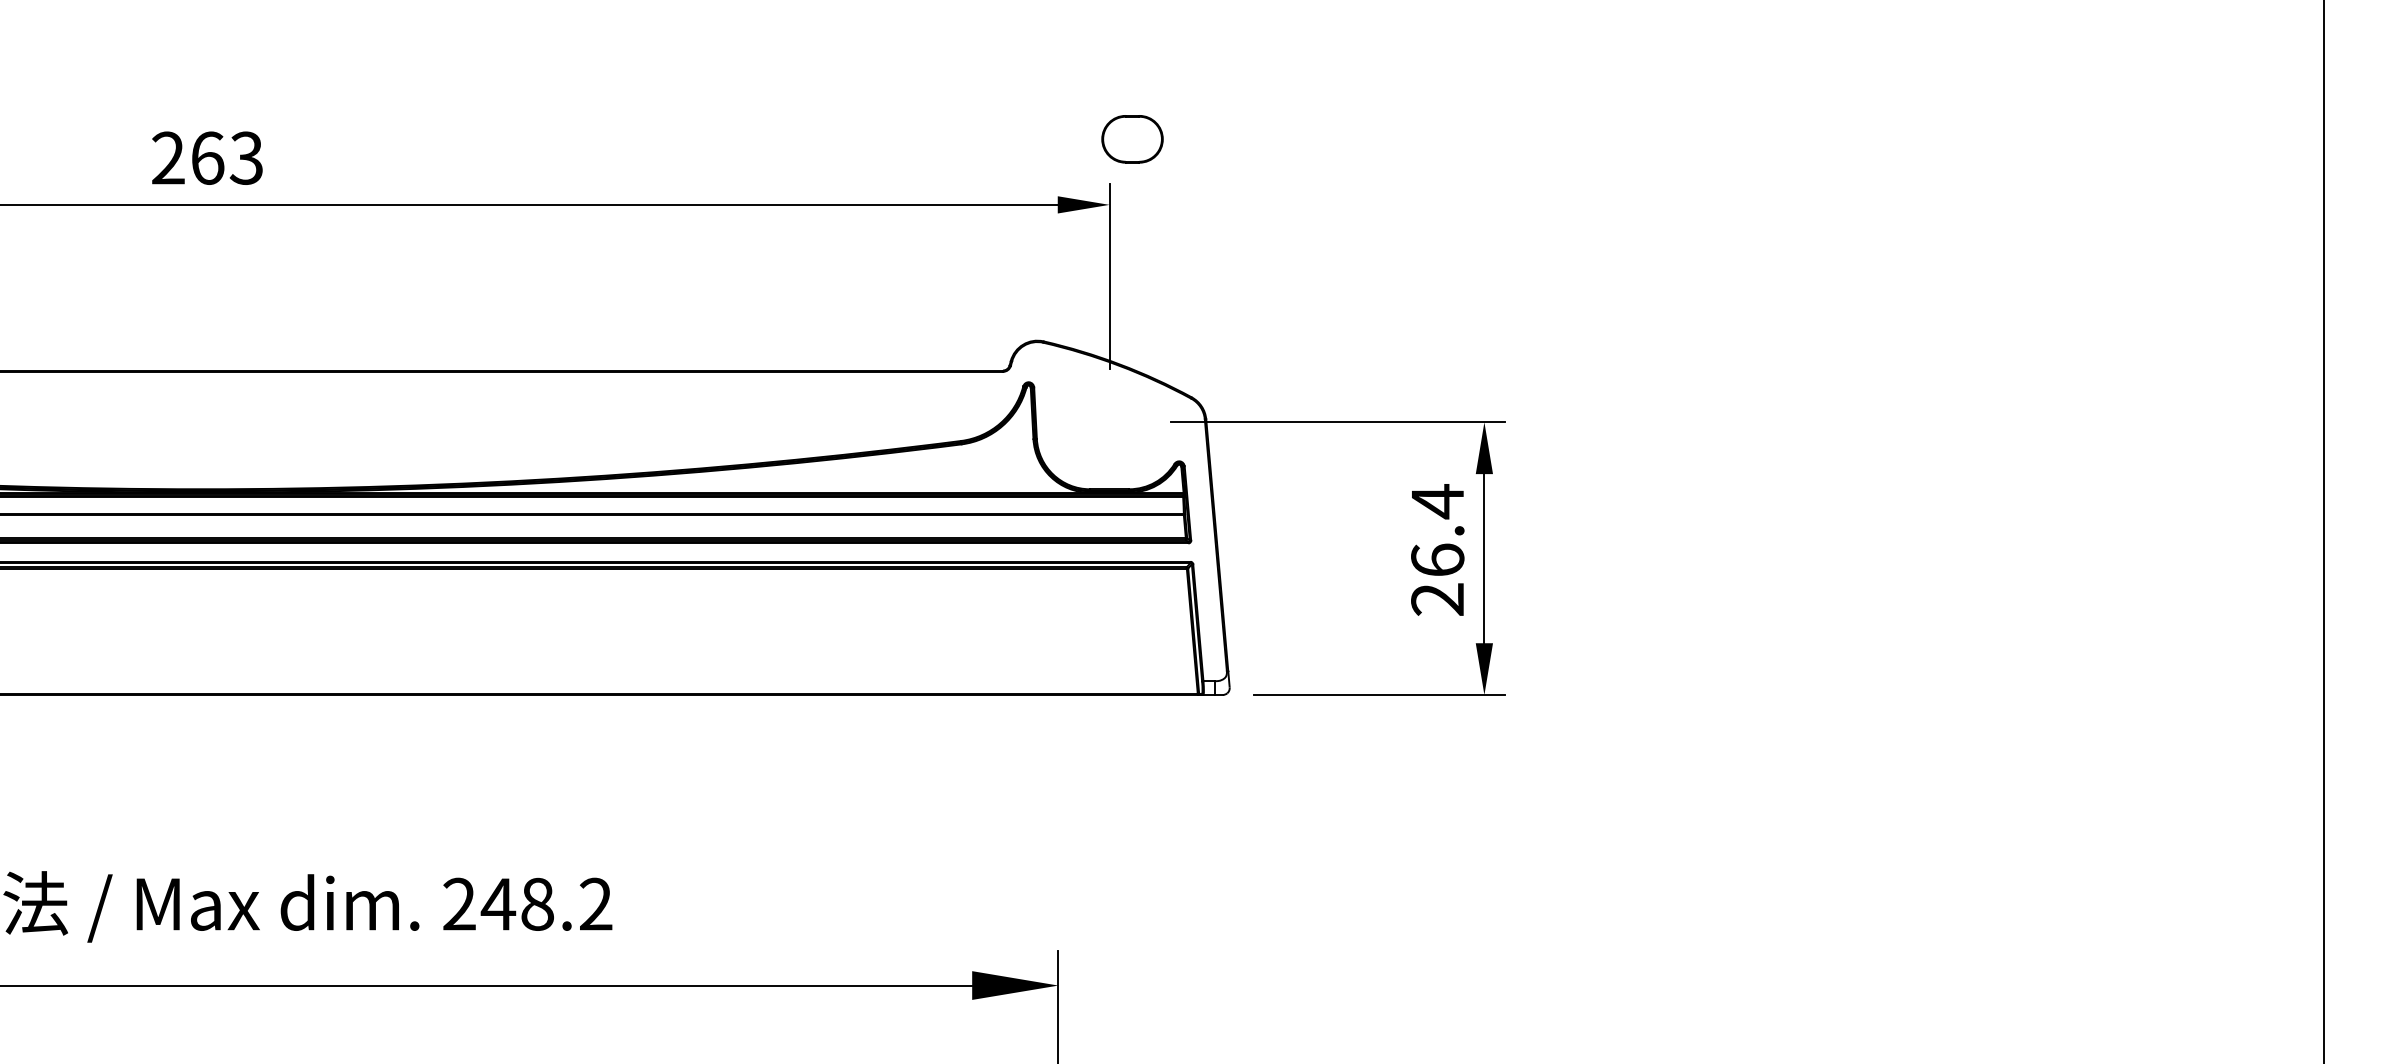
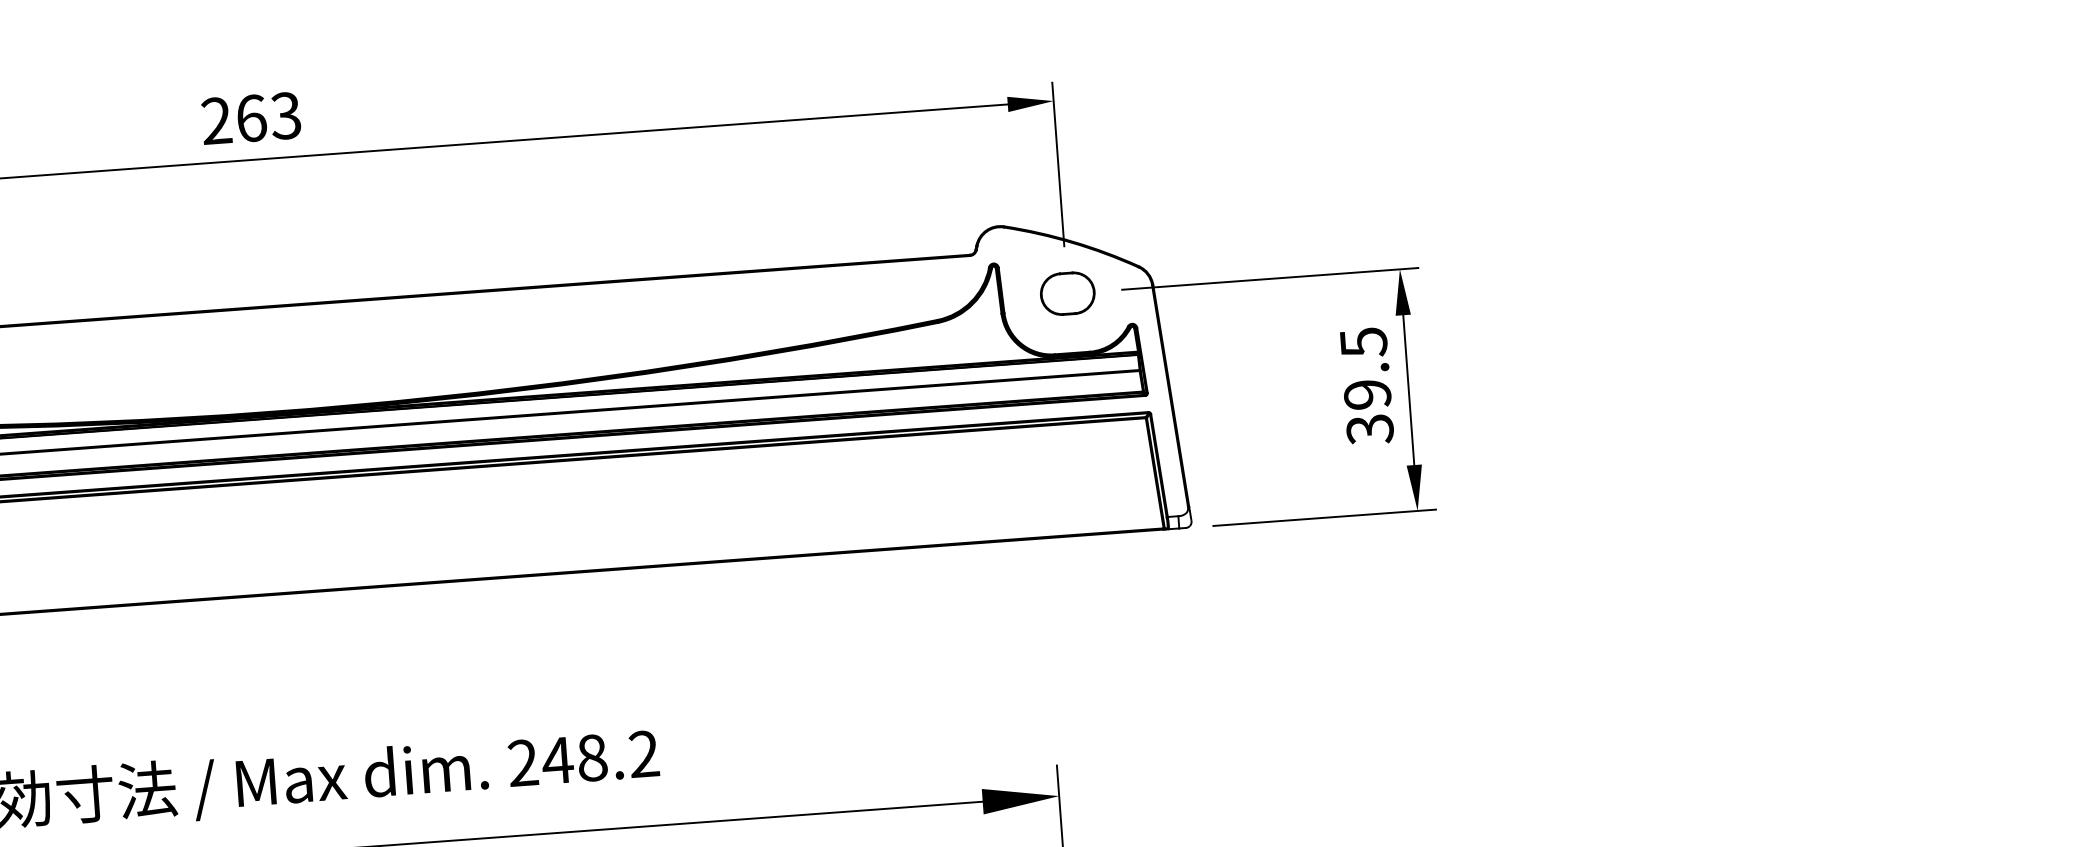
part: (1132, 139) -> (1067, 293), moved
text: (1437, 550) -> (1366, 385), 26.4 -> 39.5

